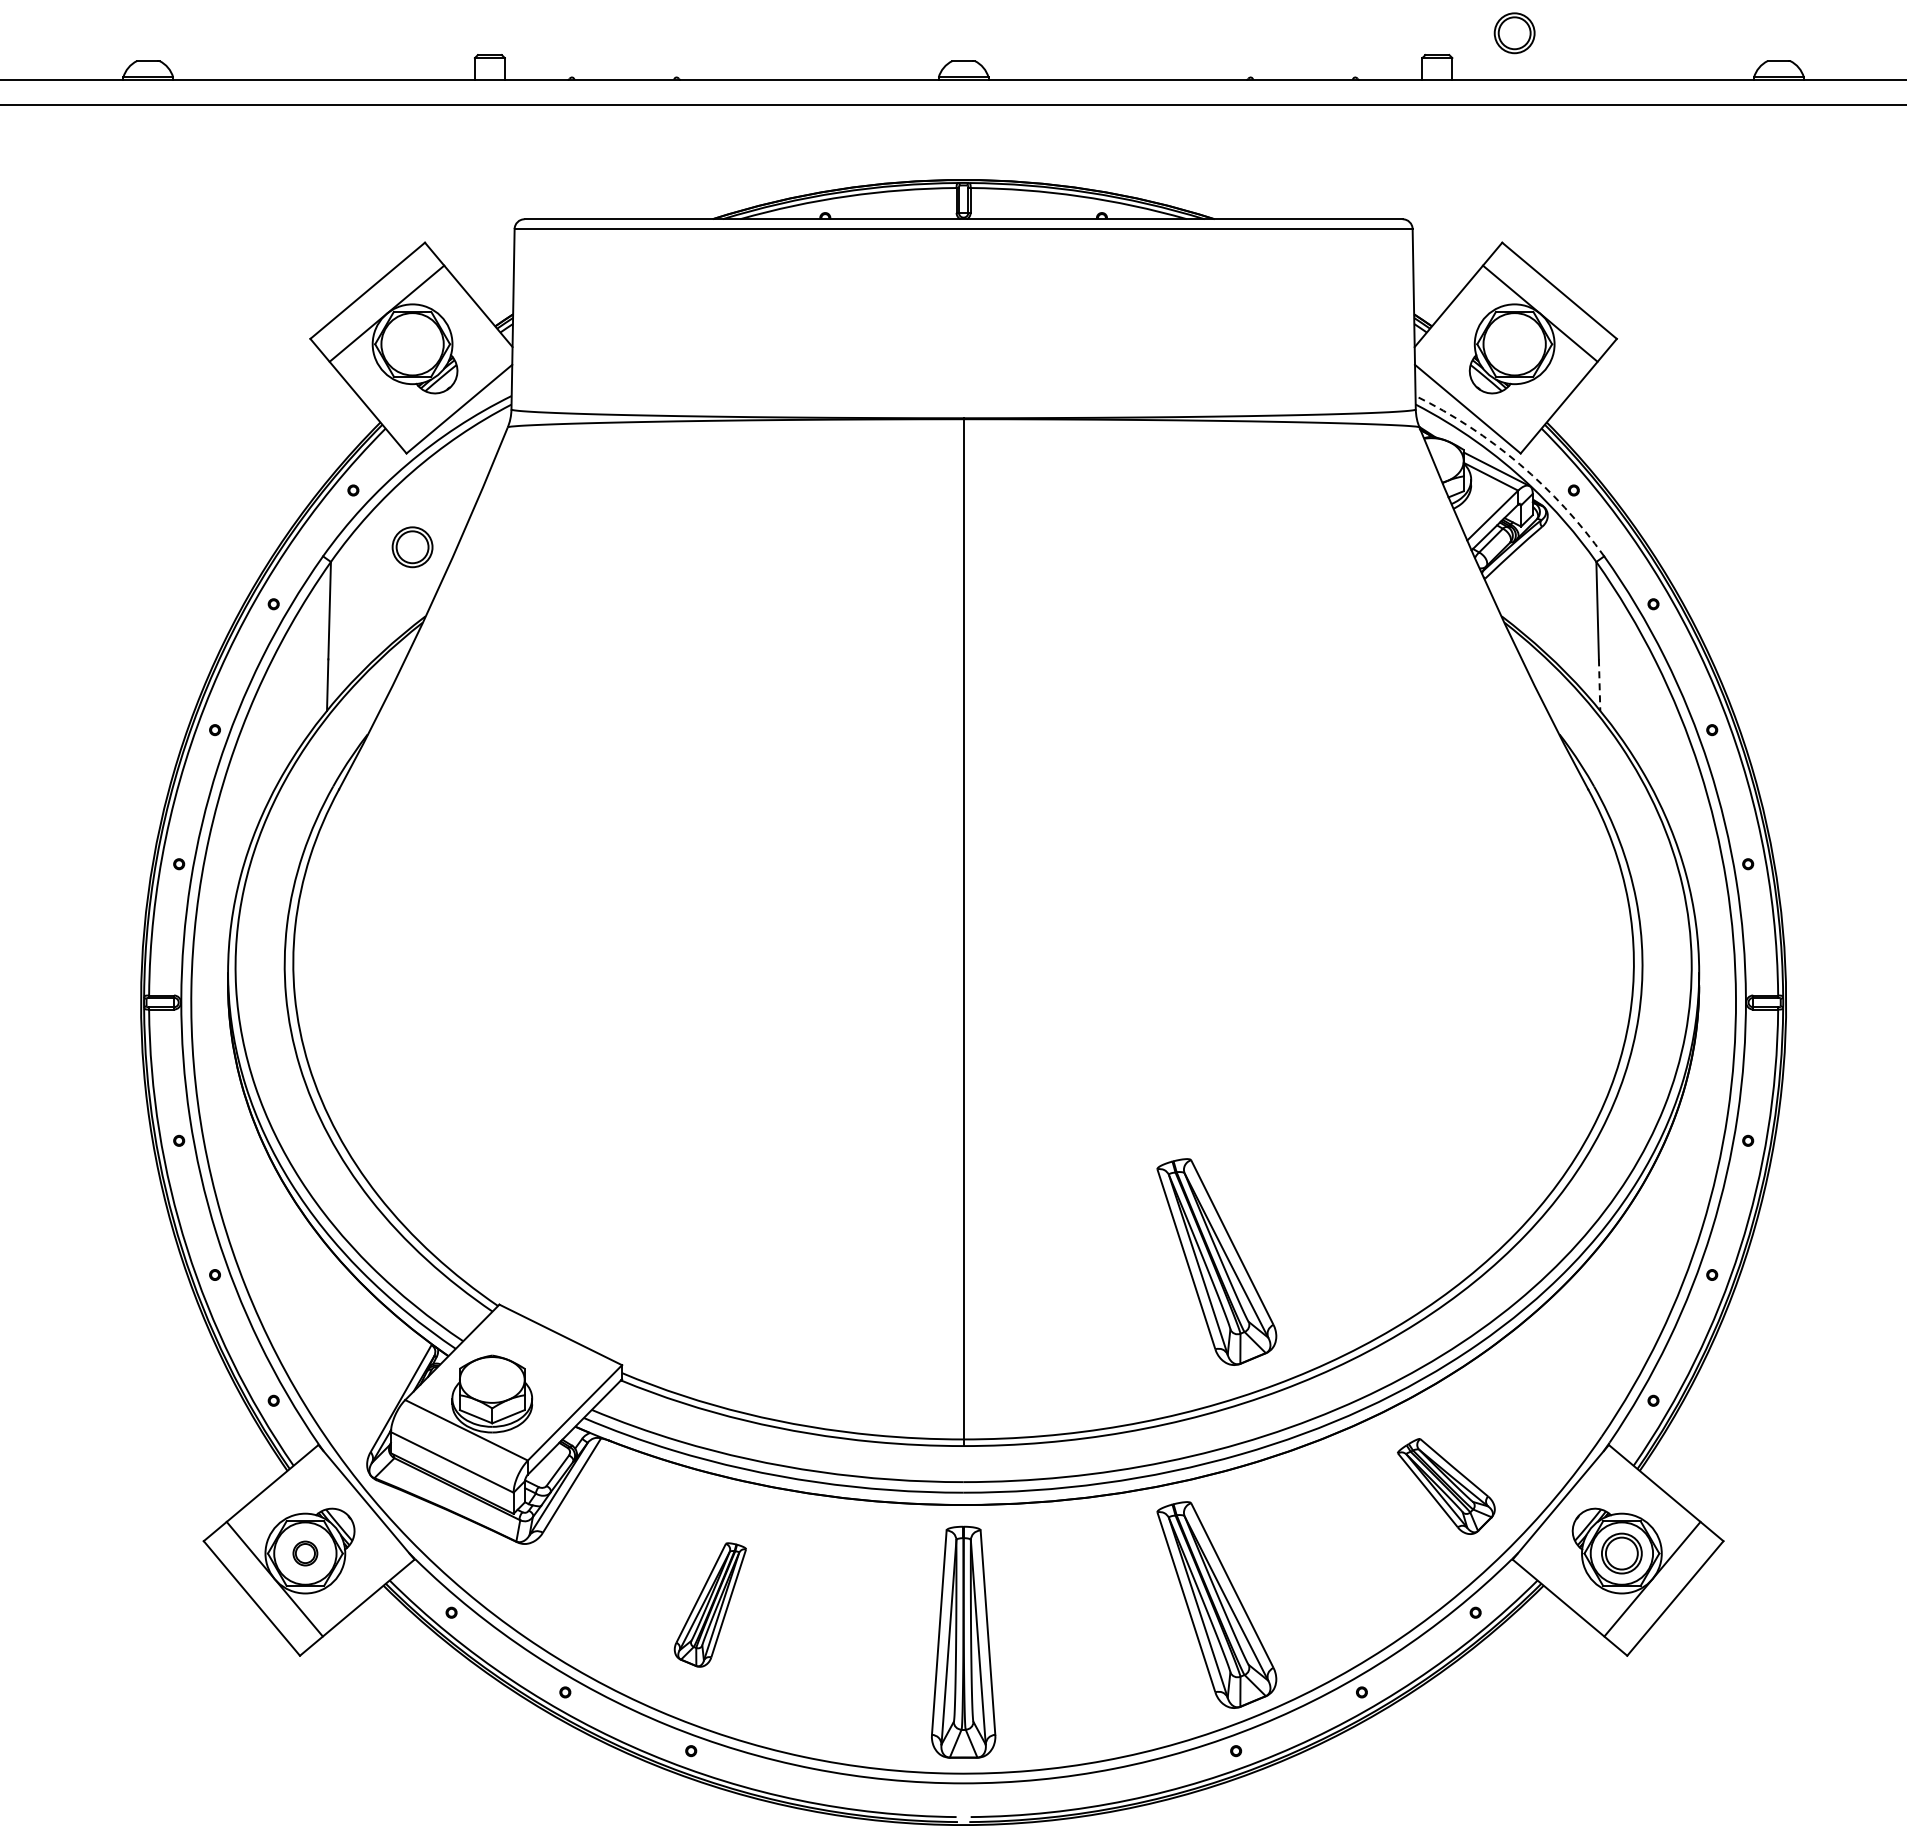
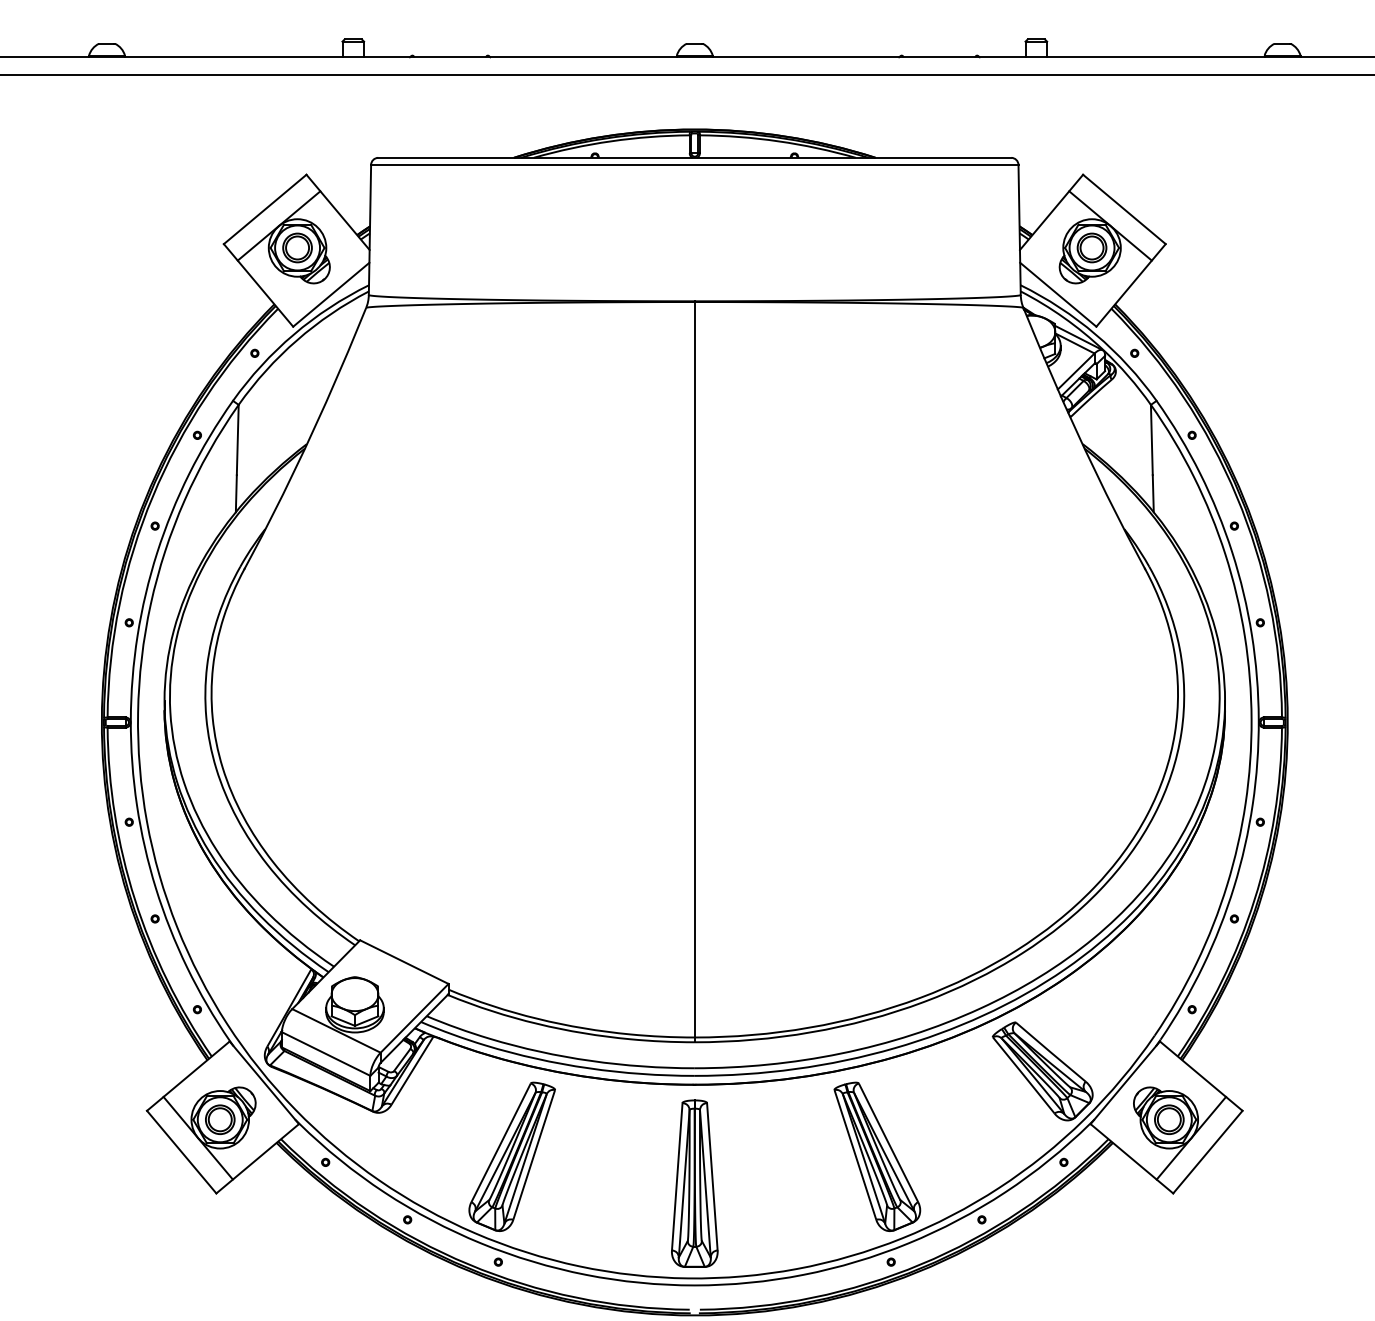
part: (1514, 33) -> (1091, 248), moved
arc: (1519, 464) -> (1095, 334), dashed -> solid
part: (412, 547) -> (297, 248), moved
line: (1599, 685) -> (1153, 493), dashed -> solid
part: (1216, 1261) -> (877, 909), removed
part: (1446, 1486) -> (1042, 1071), size x1.43
part: (305, 1553) -> (220, 1119), size x1.67
part: (710, 1604) -> (512, 1156), size x1.67

